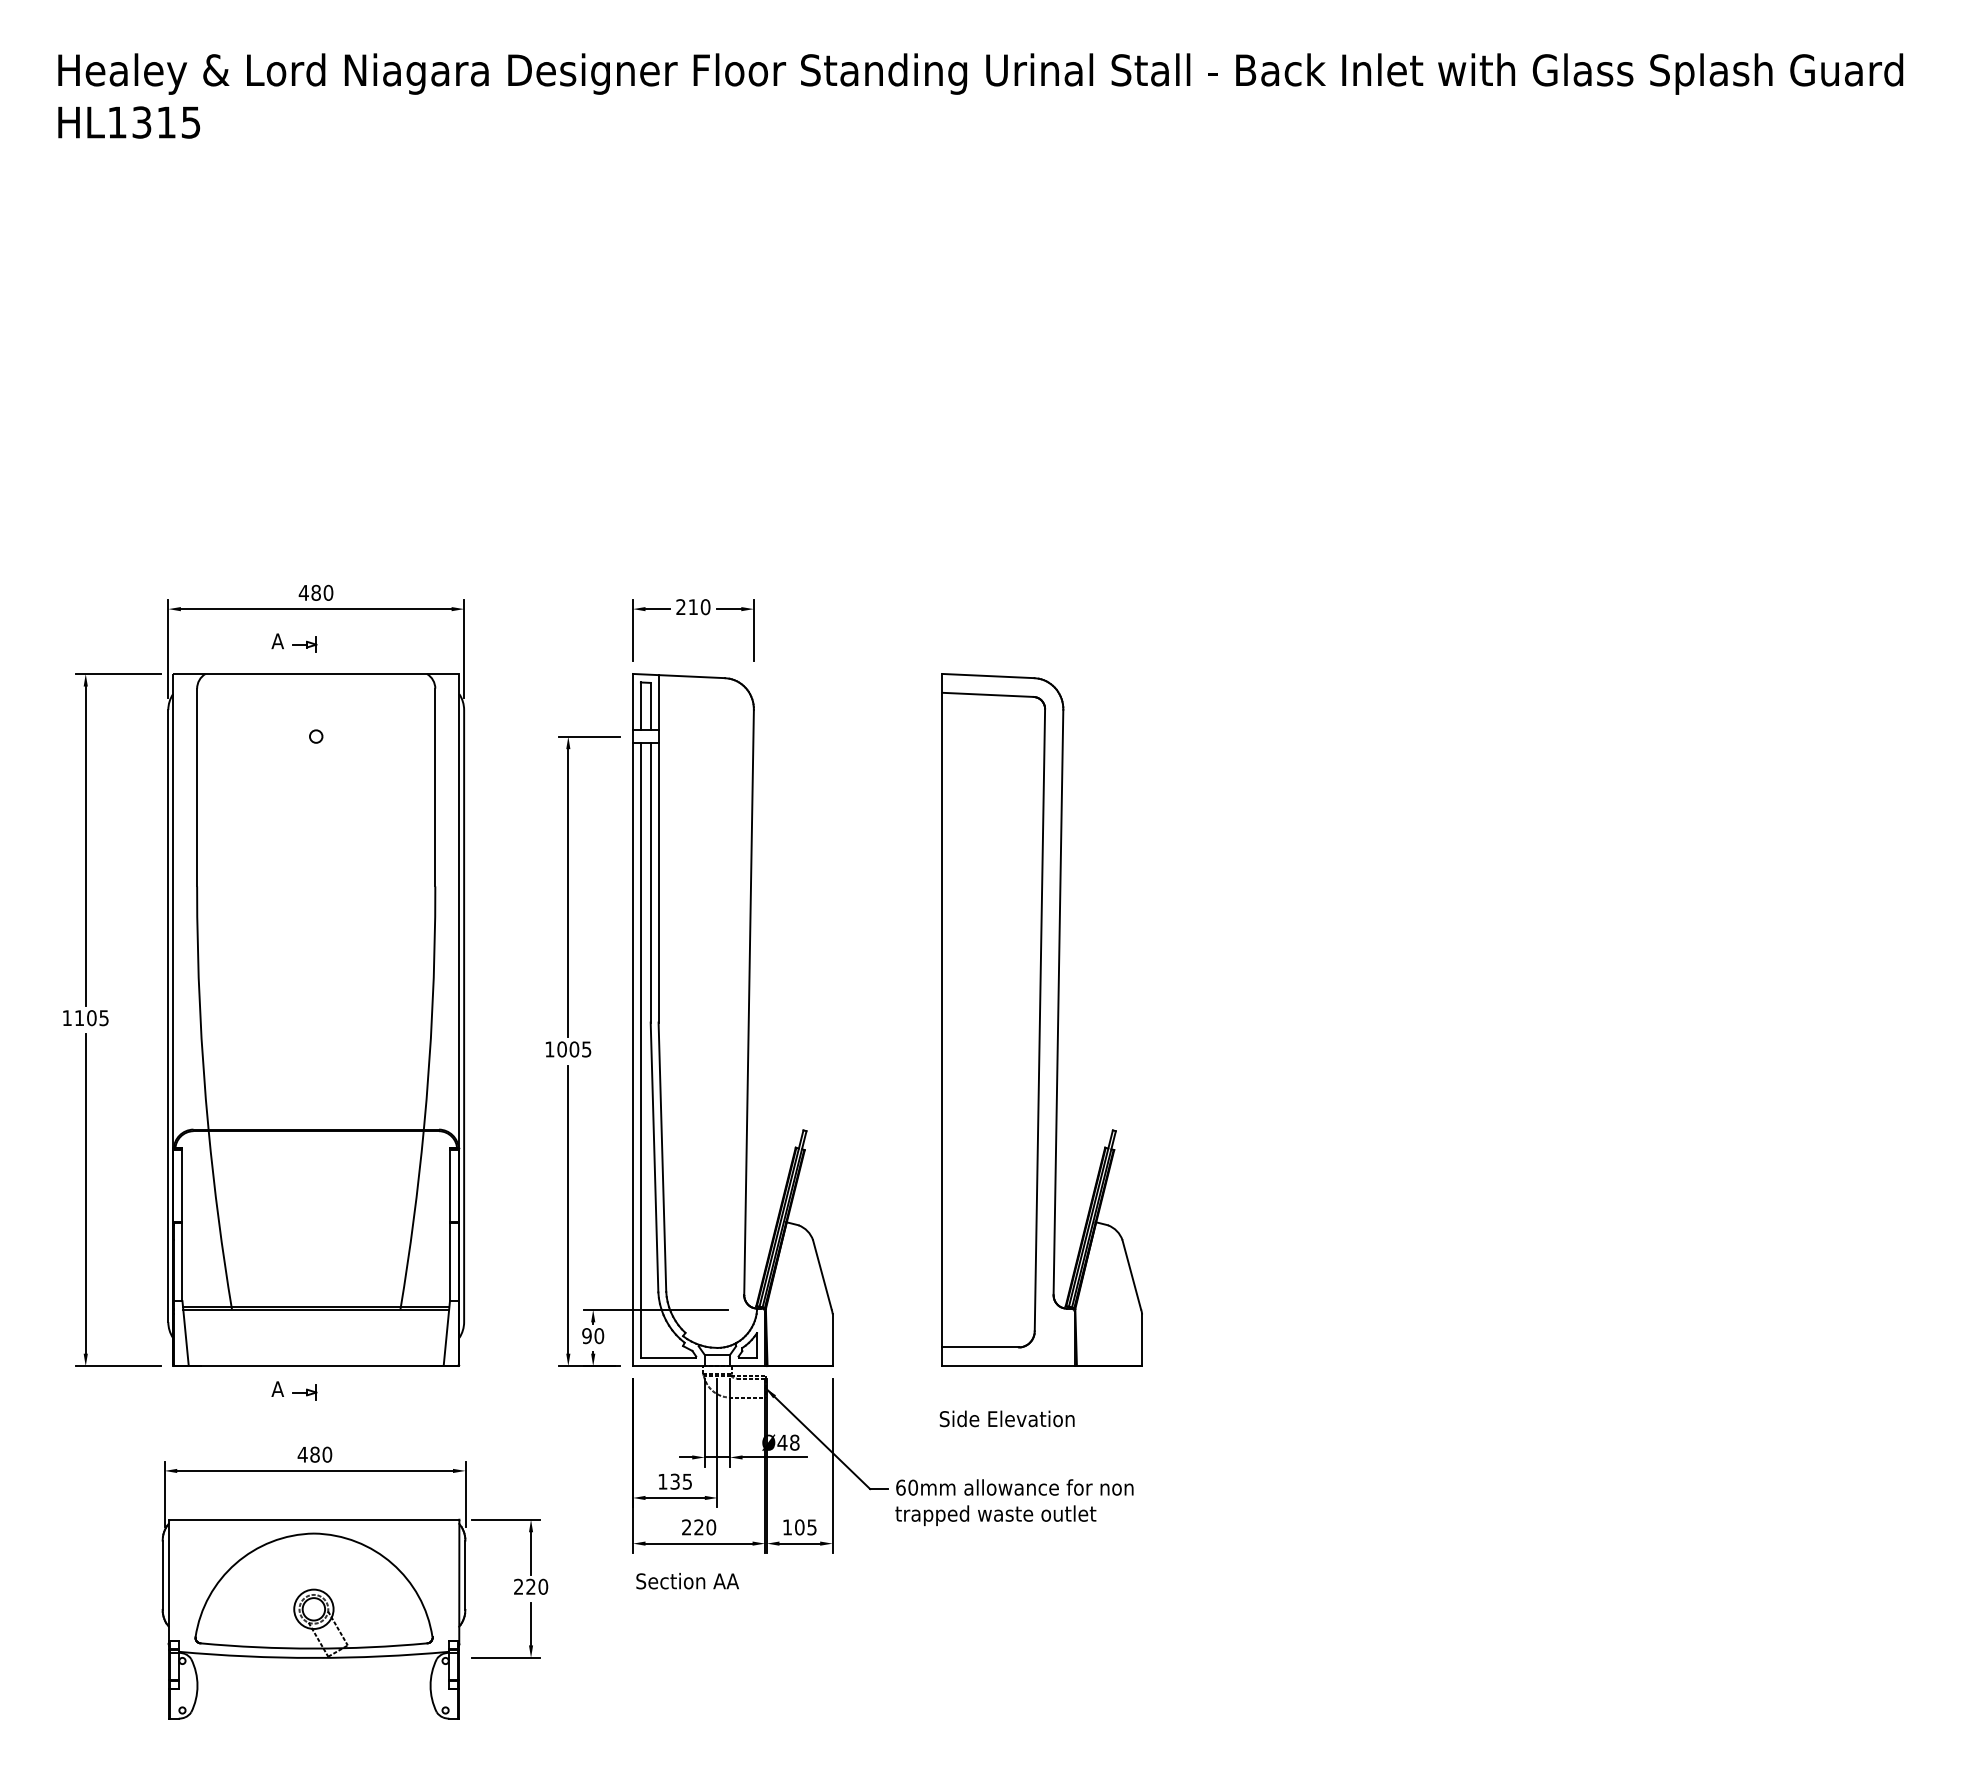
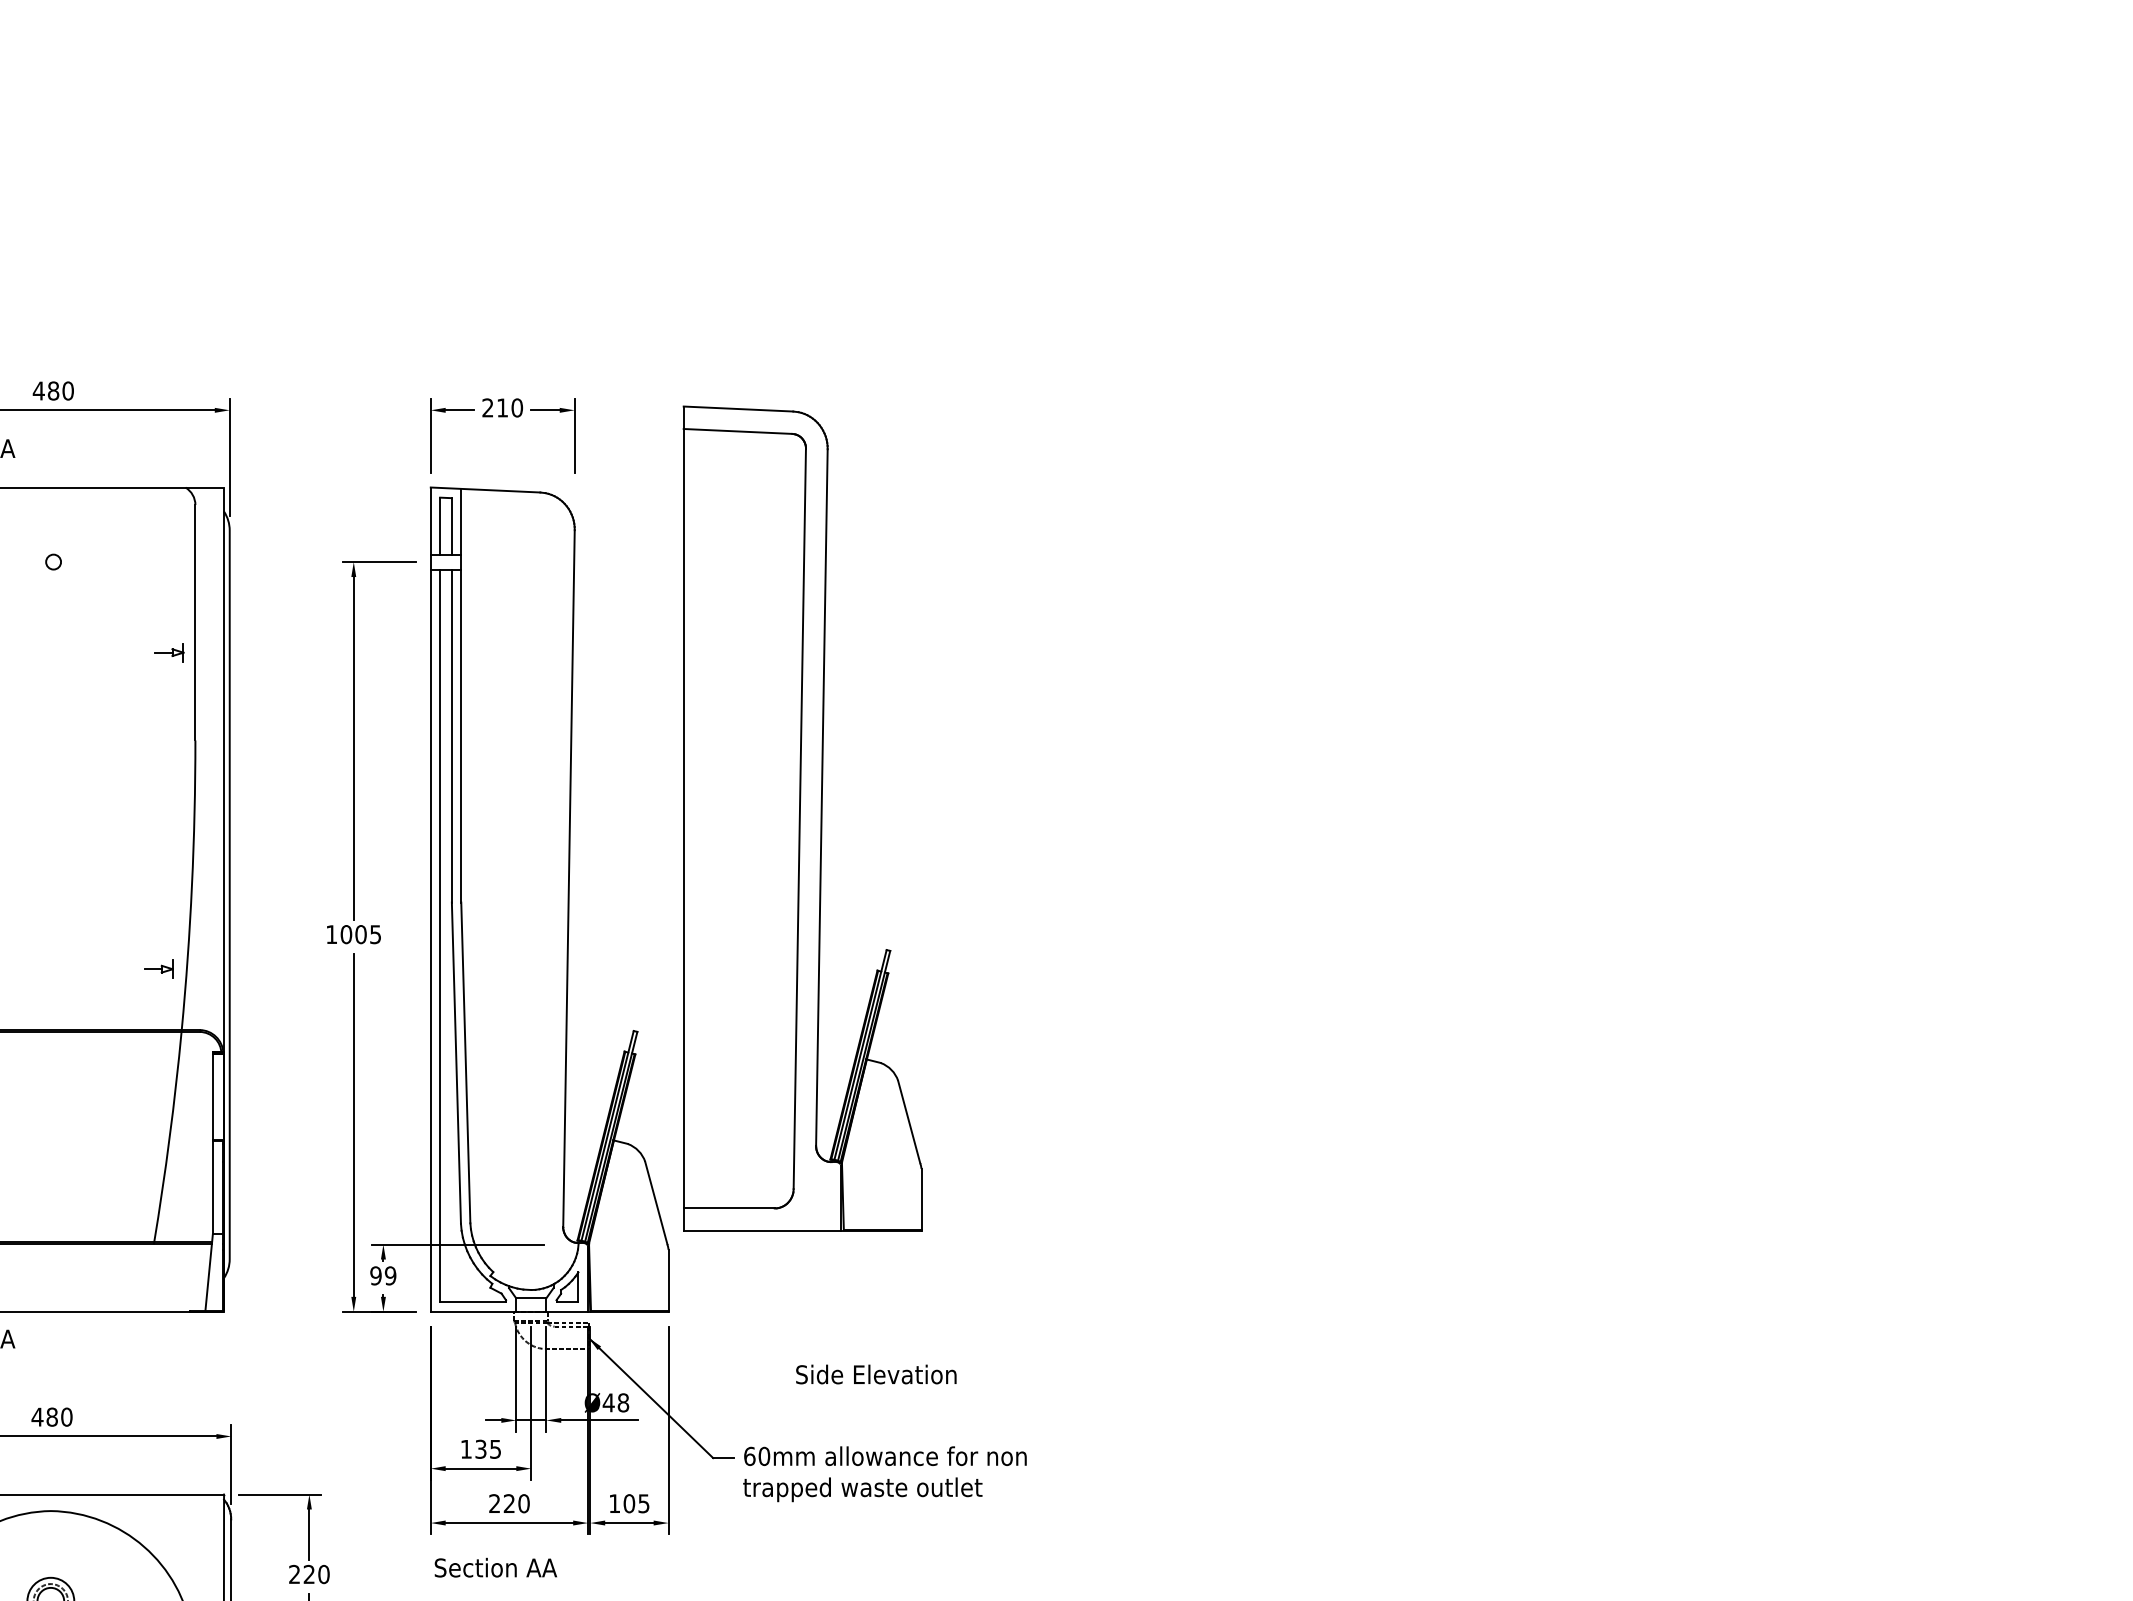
part: (304, 644) -> (169, 652), moved
part: (1041, 1019) -> (801, 817), moved
text: (598, 1336) -> (389, 1276), 90 -> 99
part: (304, 1392) -> (158, 969), moved

